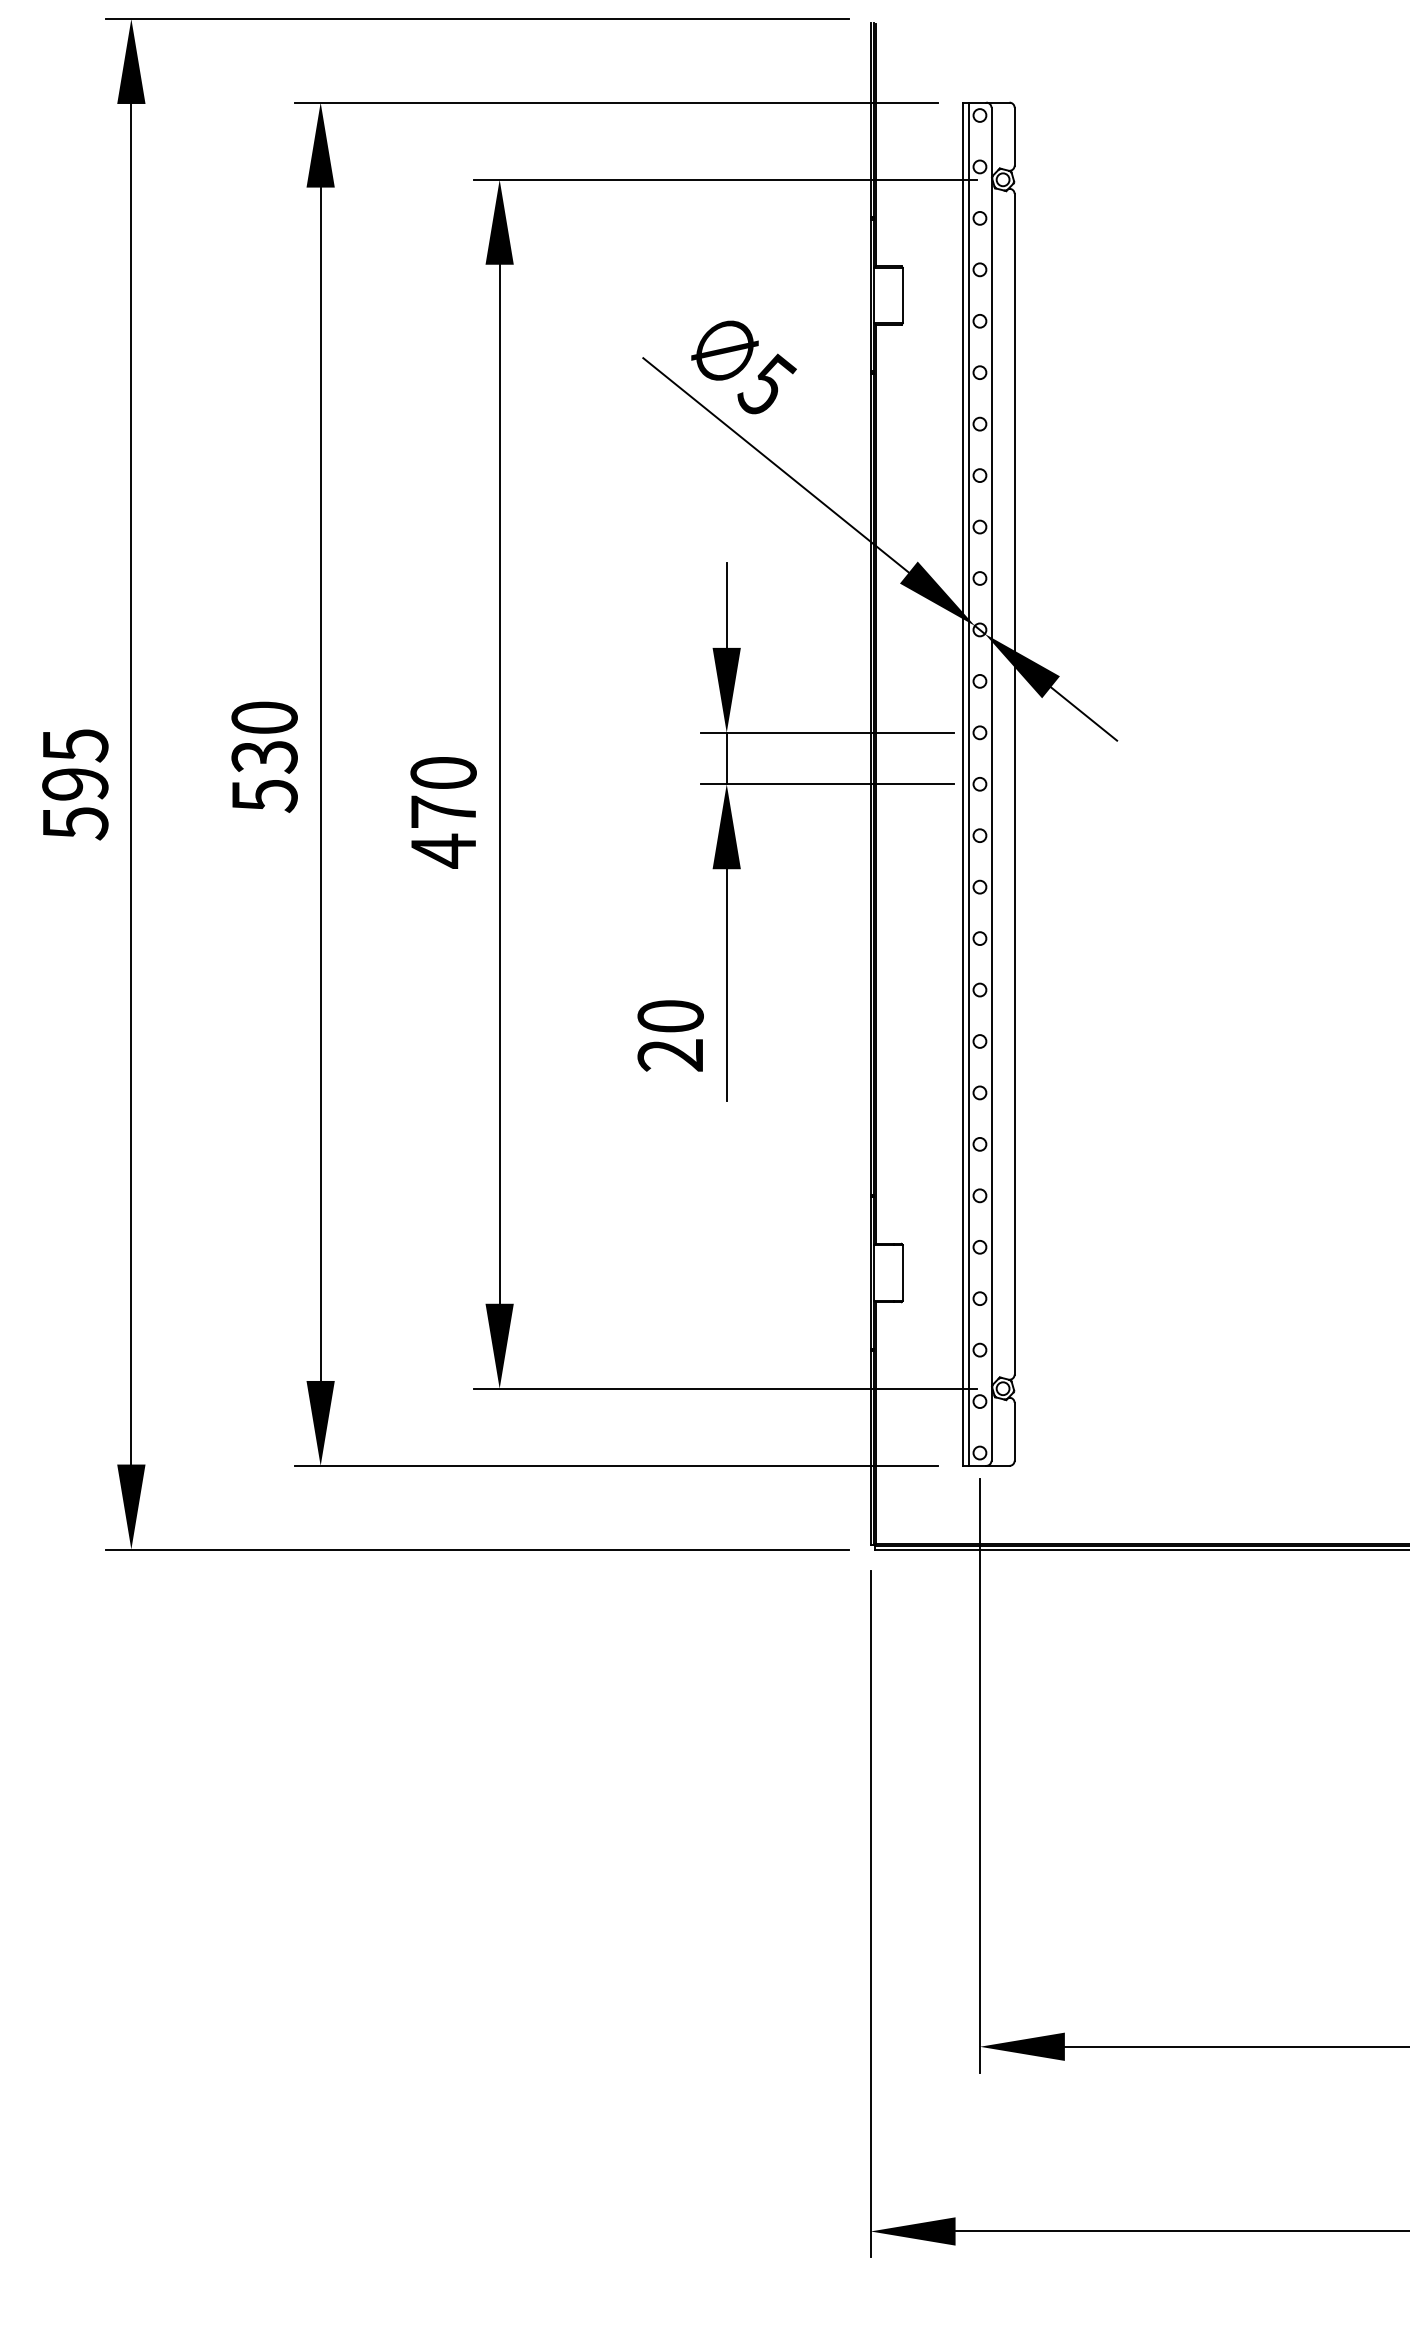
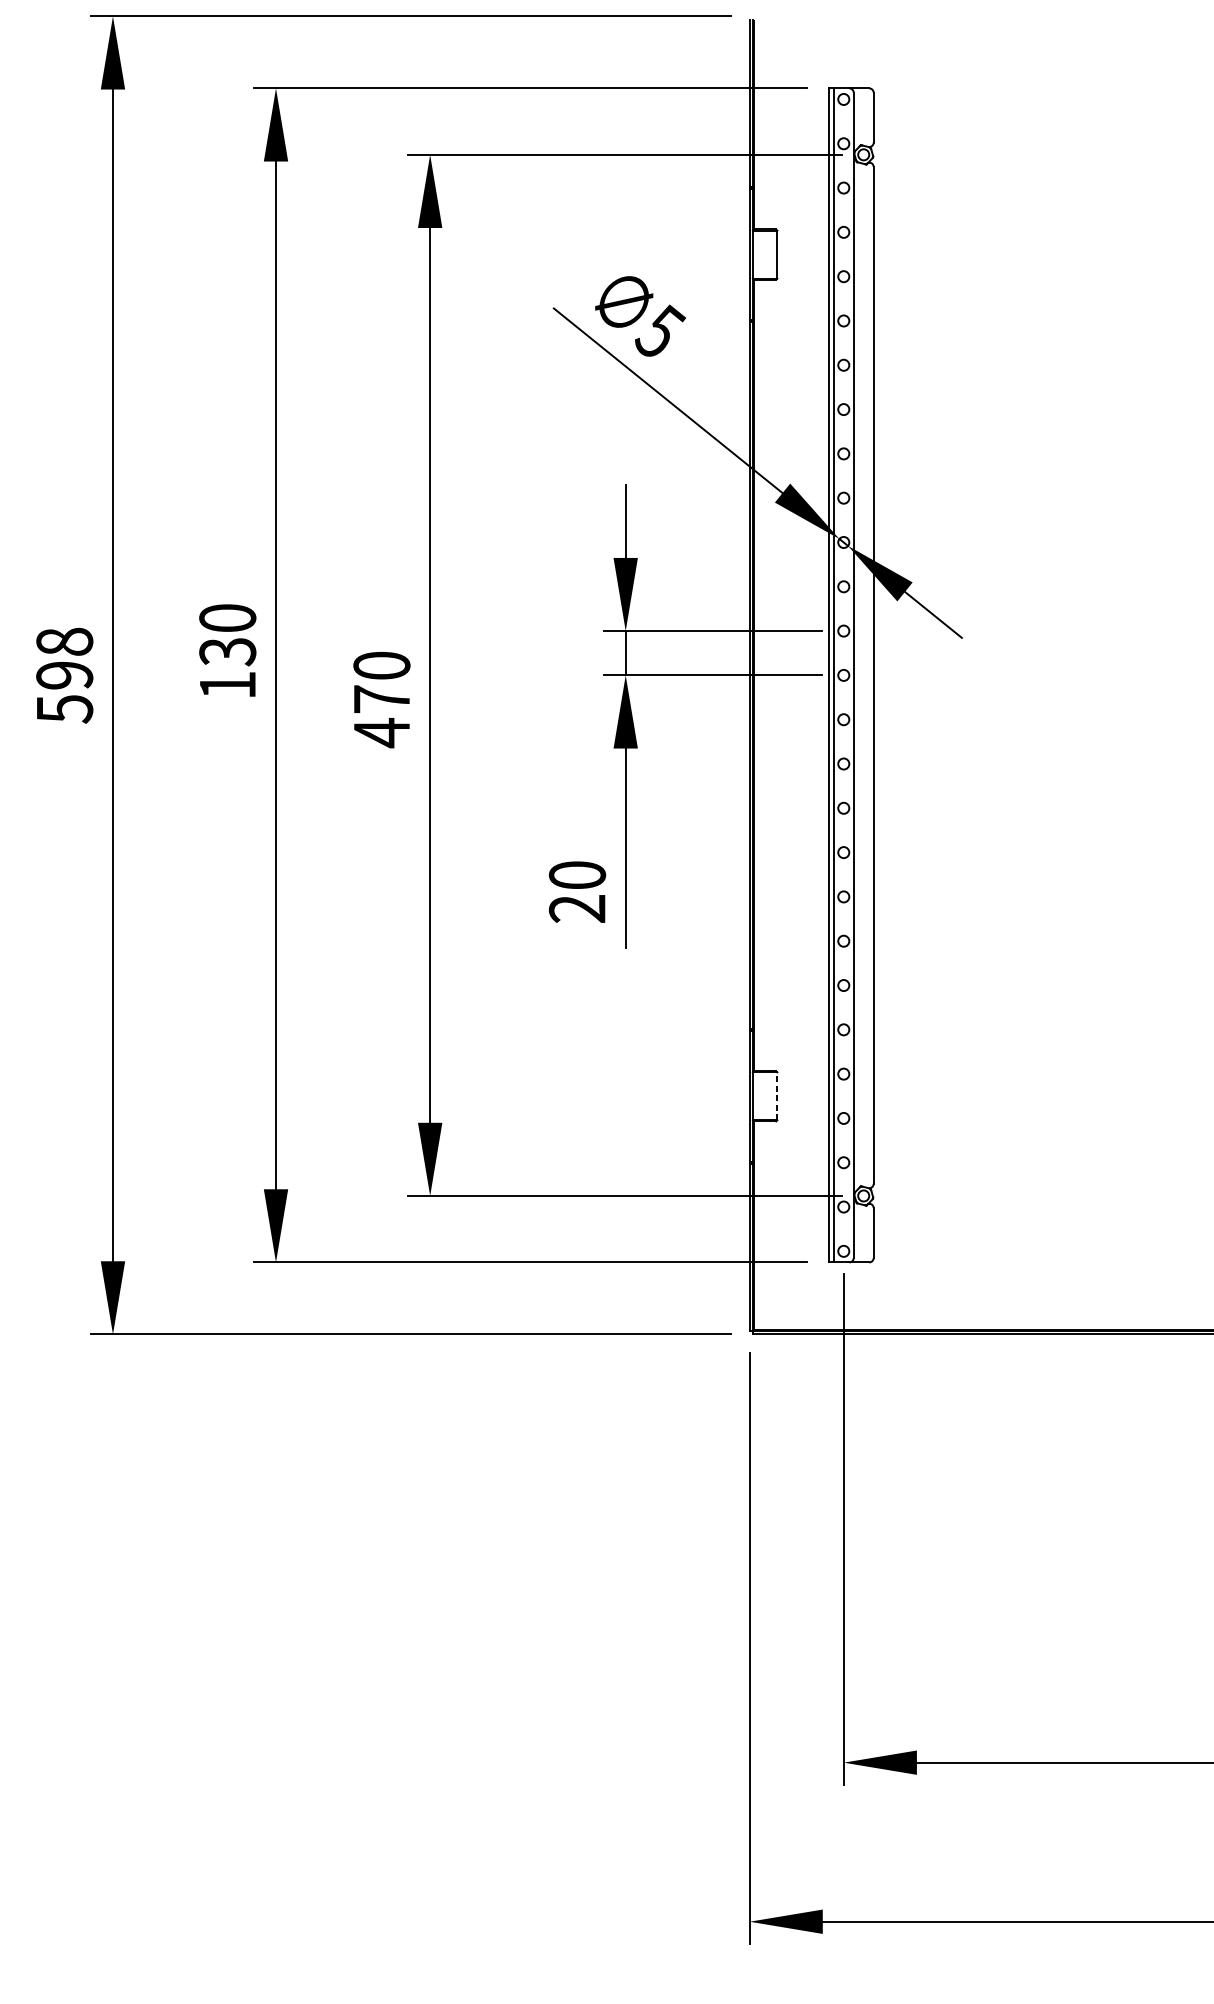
text: (75, 745) -> (64, 642), 595 -> 598
text: (264, 796) -> (227, 685), 530 -> 130
line: (902, 1273) -> (777, 1096), solid -> dashed

